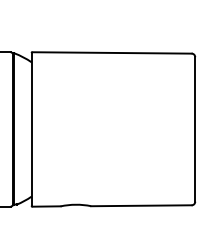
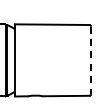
line: (196, 129) -> (91, 60), solid -> dashed

